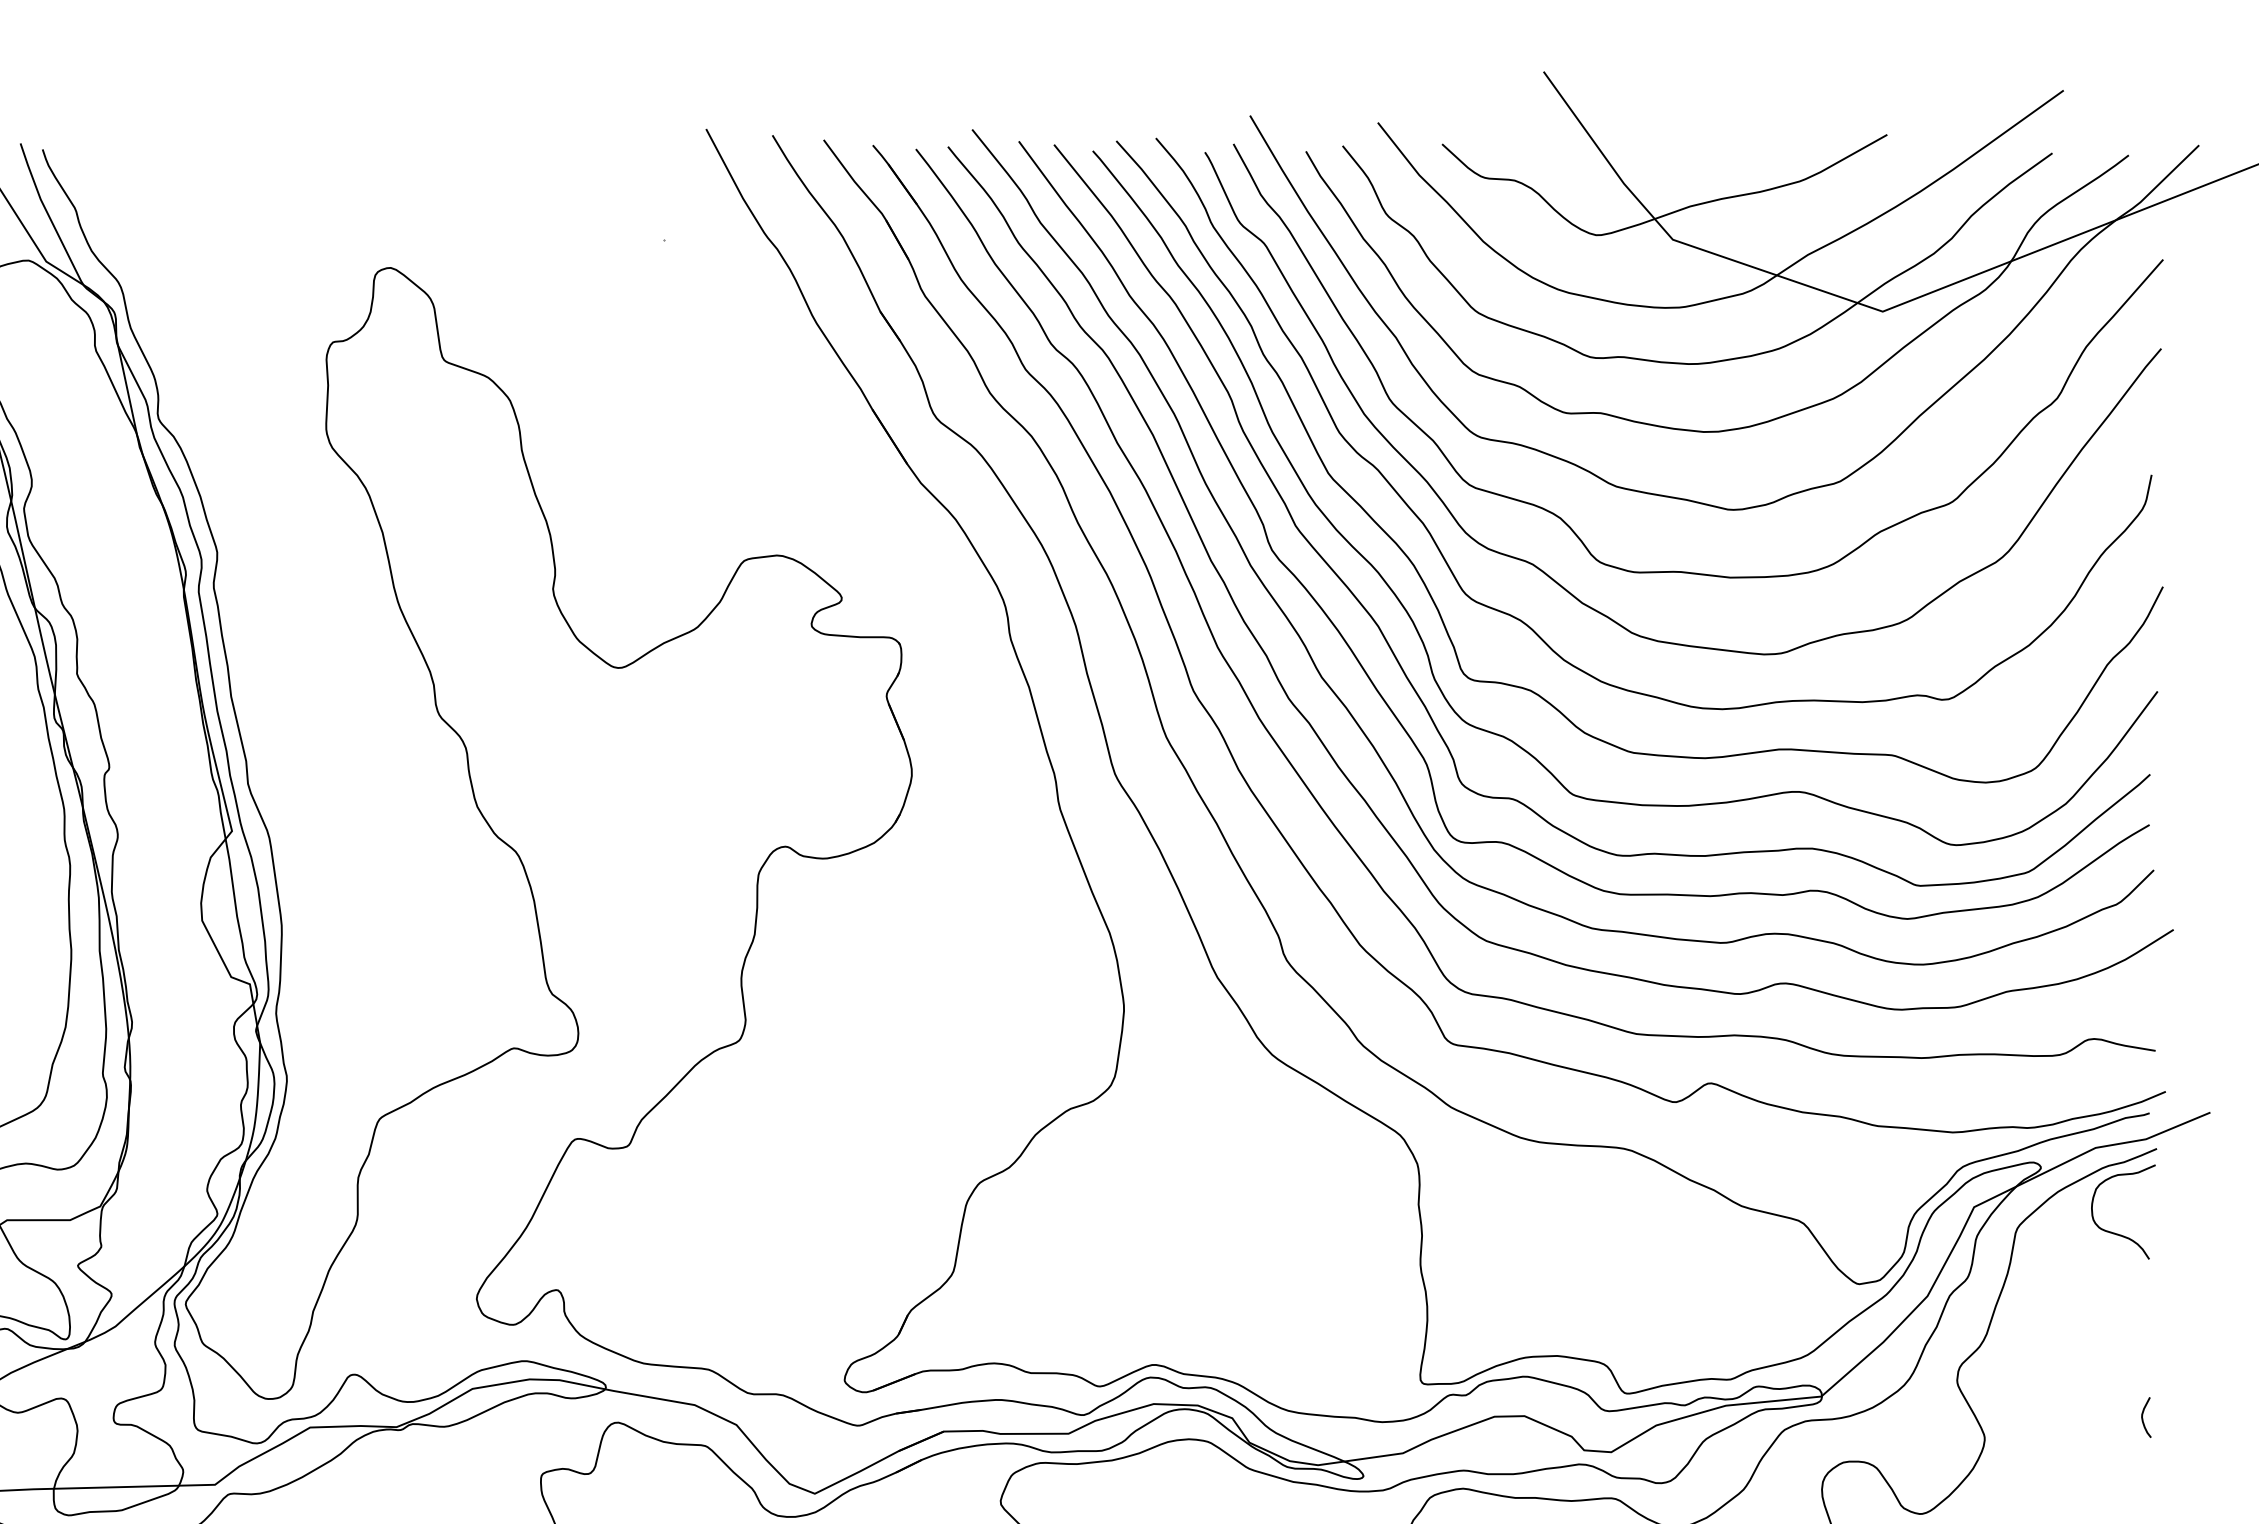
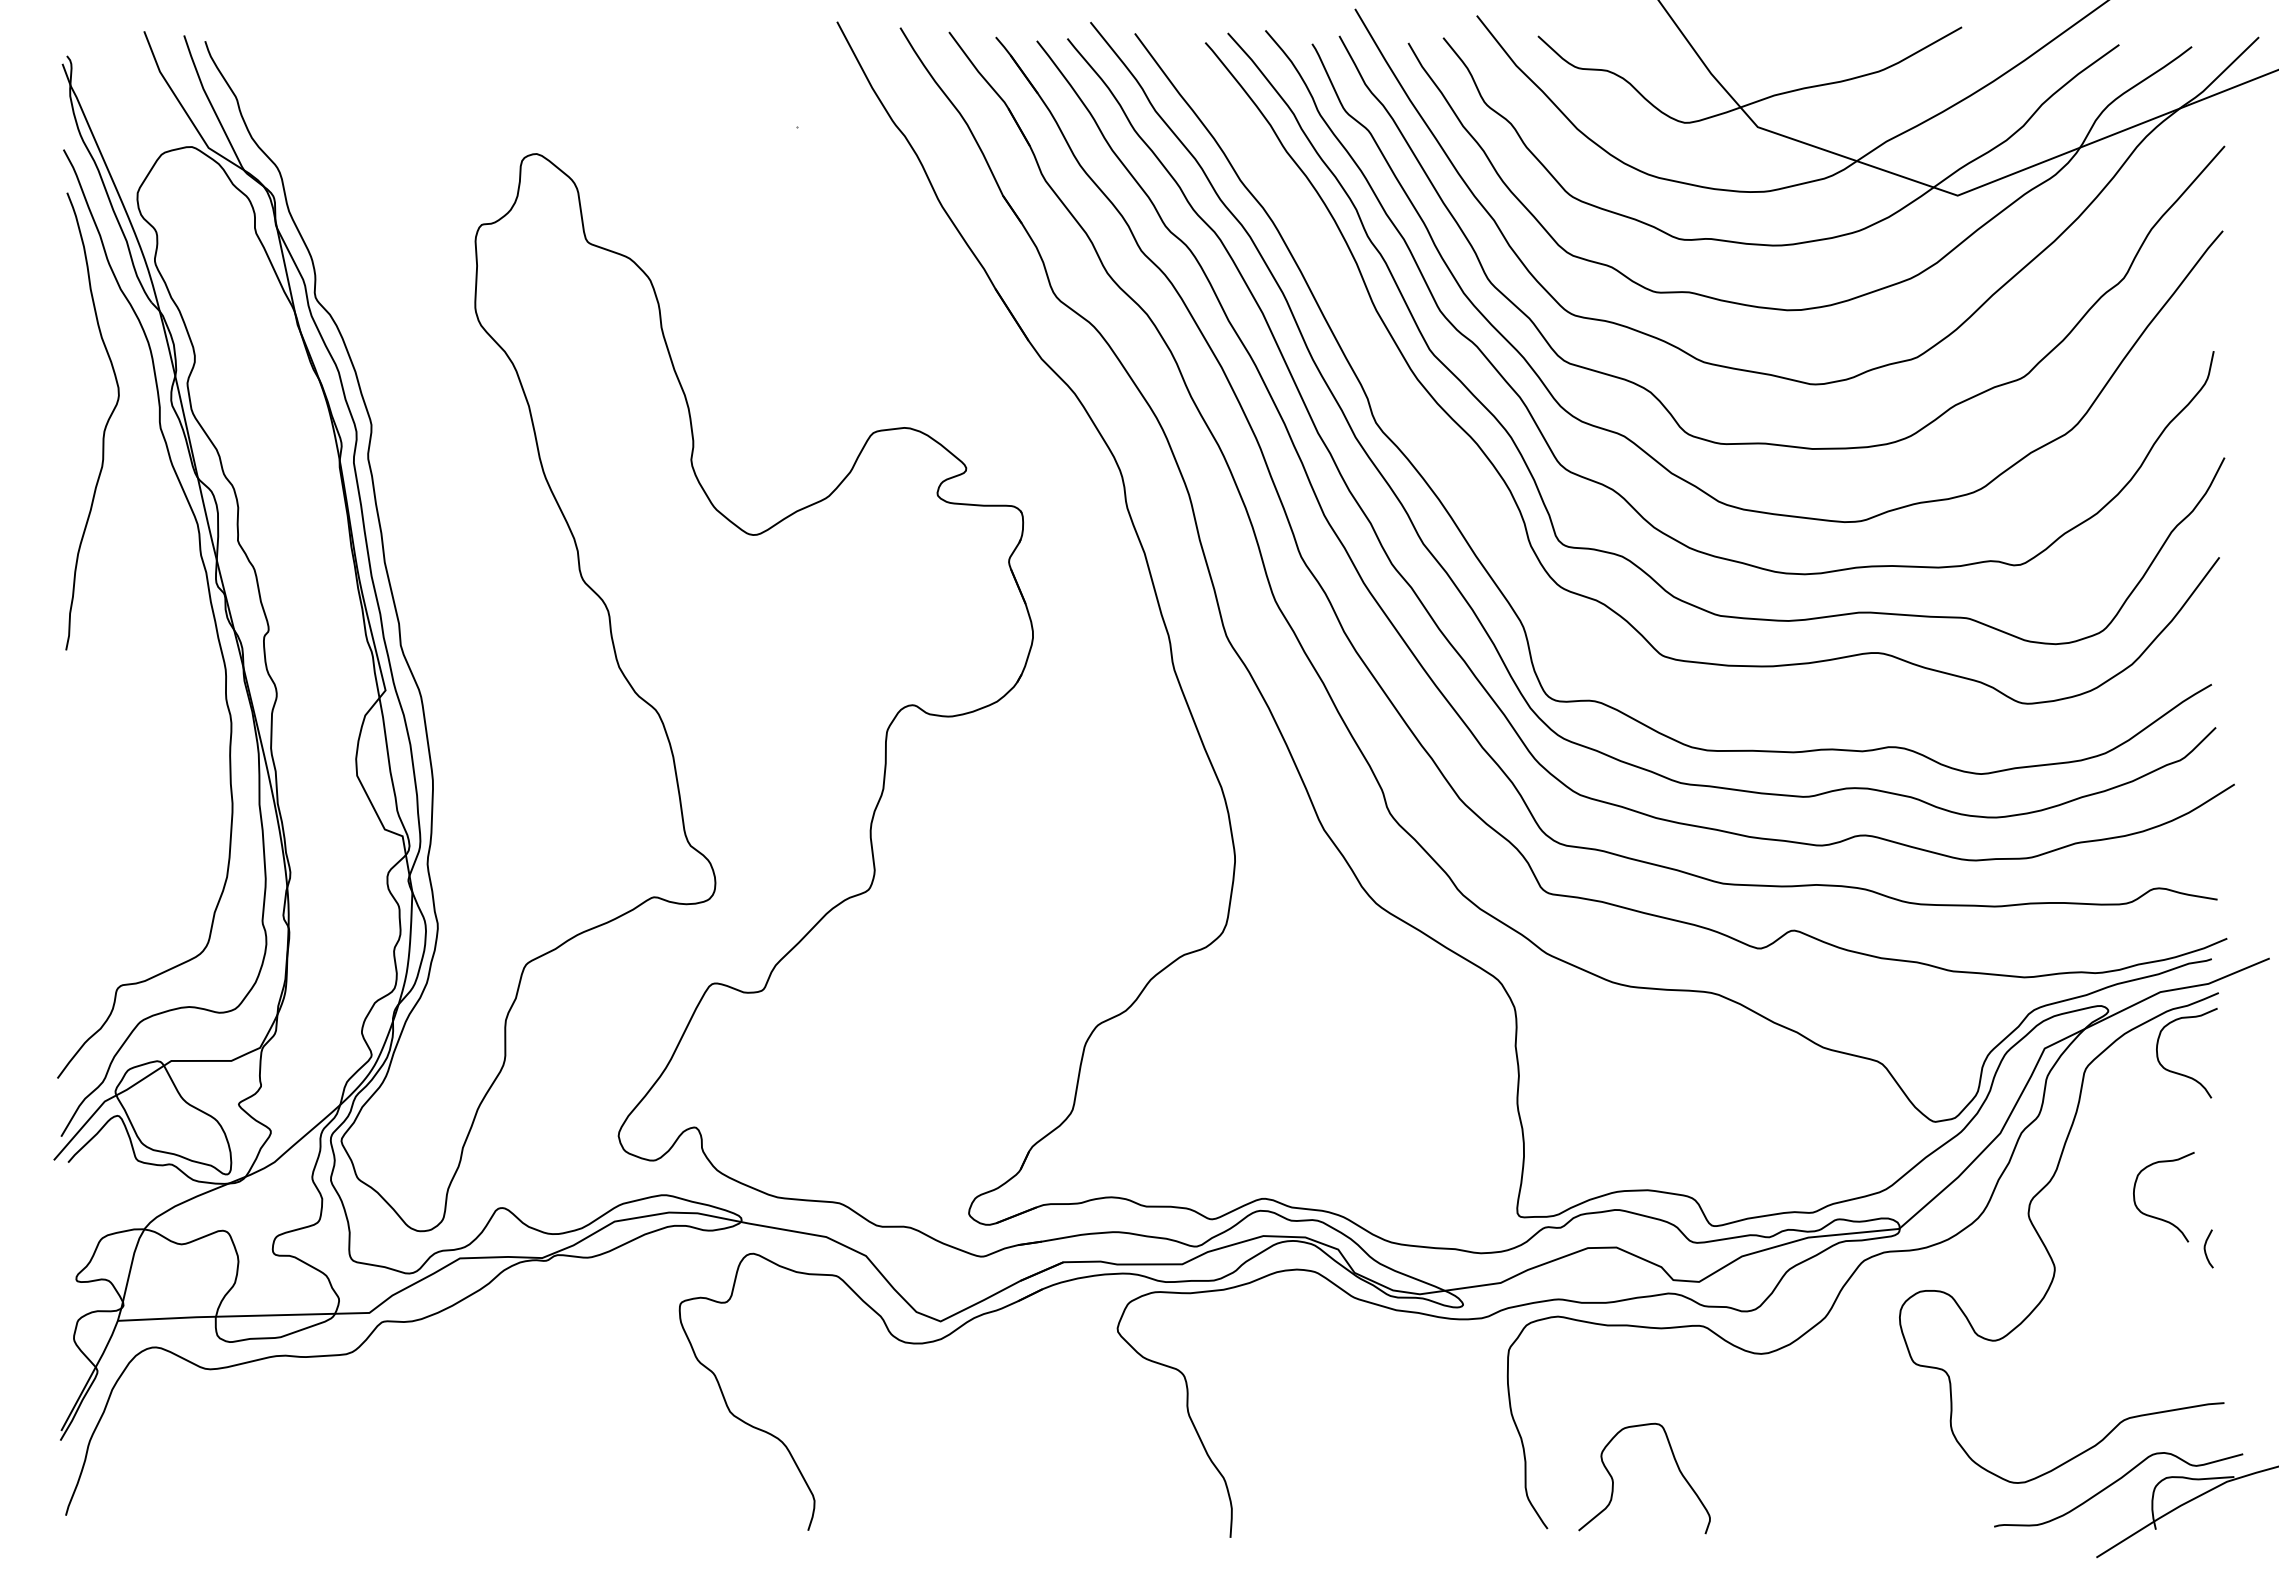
curve: (1386, 639) -> (1485, 507), removed
curve: (2090, 1383) -> (2155, 1216), added

